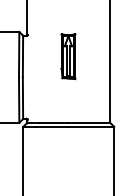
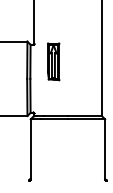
part: (68, 56) -> (53, 61), moved

